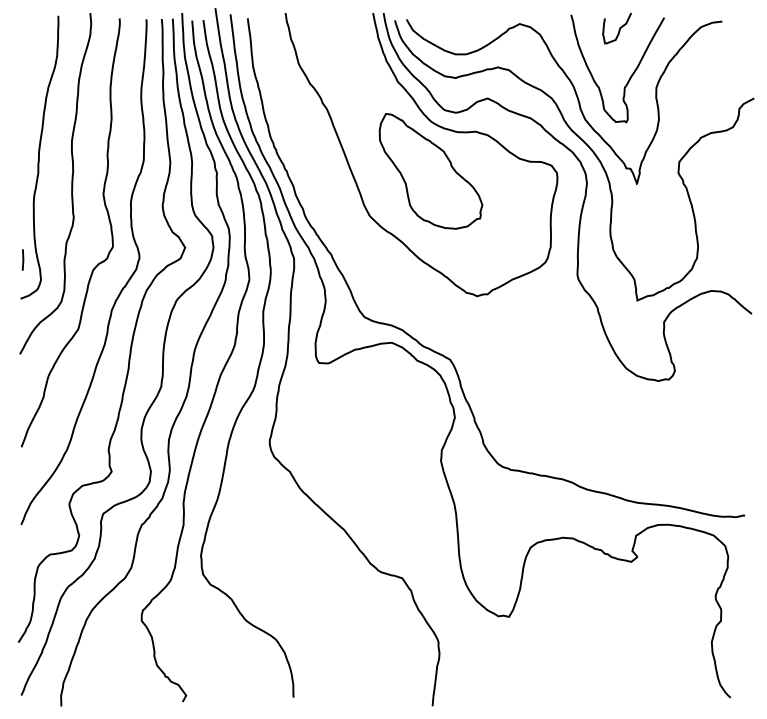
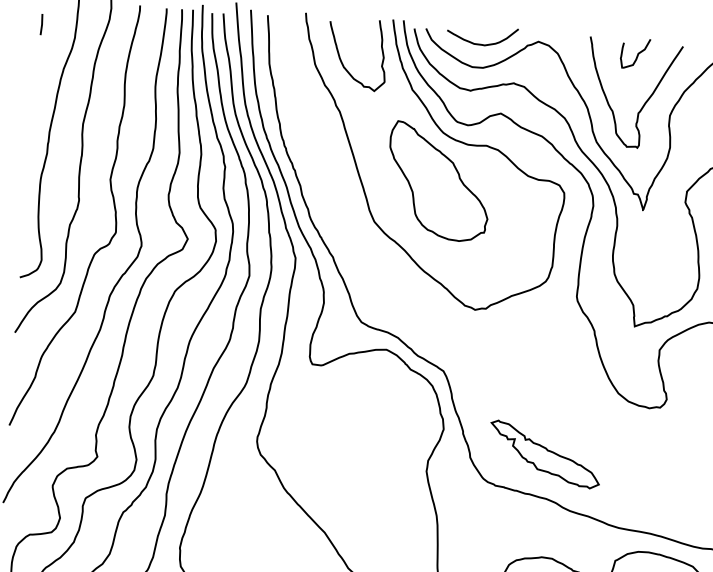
curve: (463, 30) -> (482, 43), added
curve: (325, 58) -> (342, 61), added
line: (22, 259) -> (41, 24), moved
part: (557, 435) -> (544, 454), added

